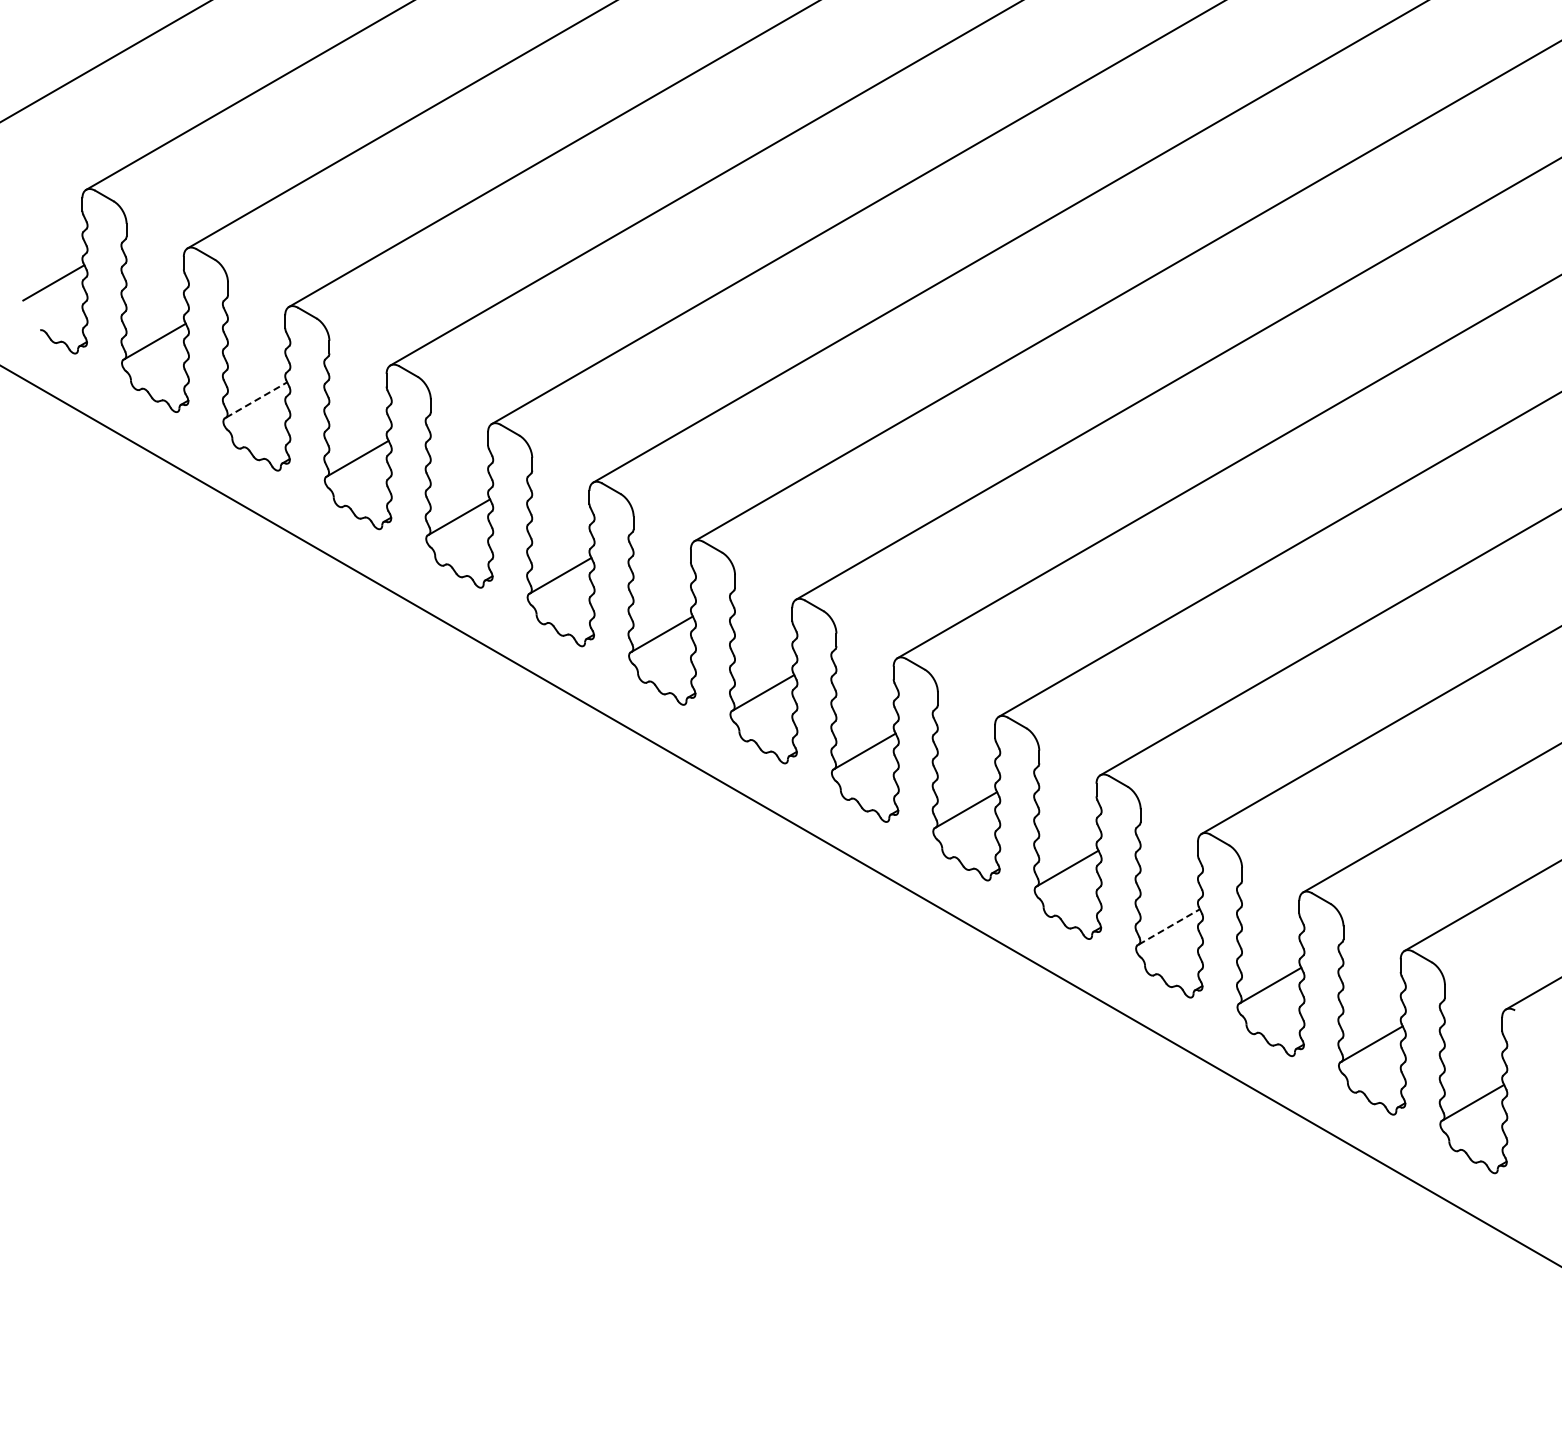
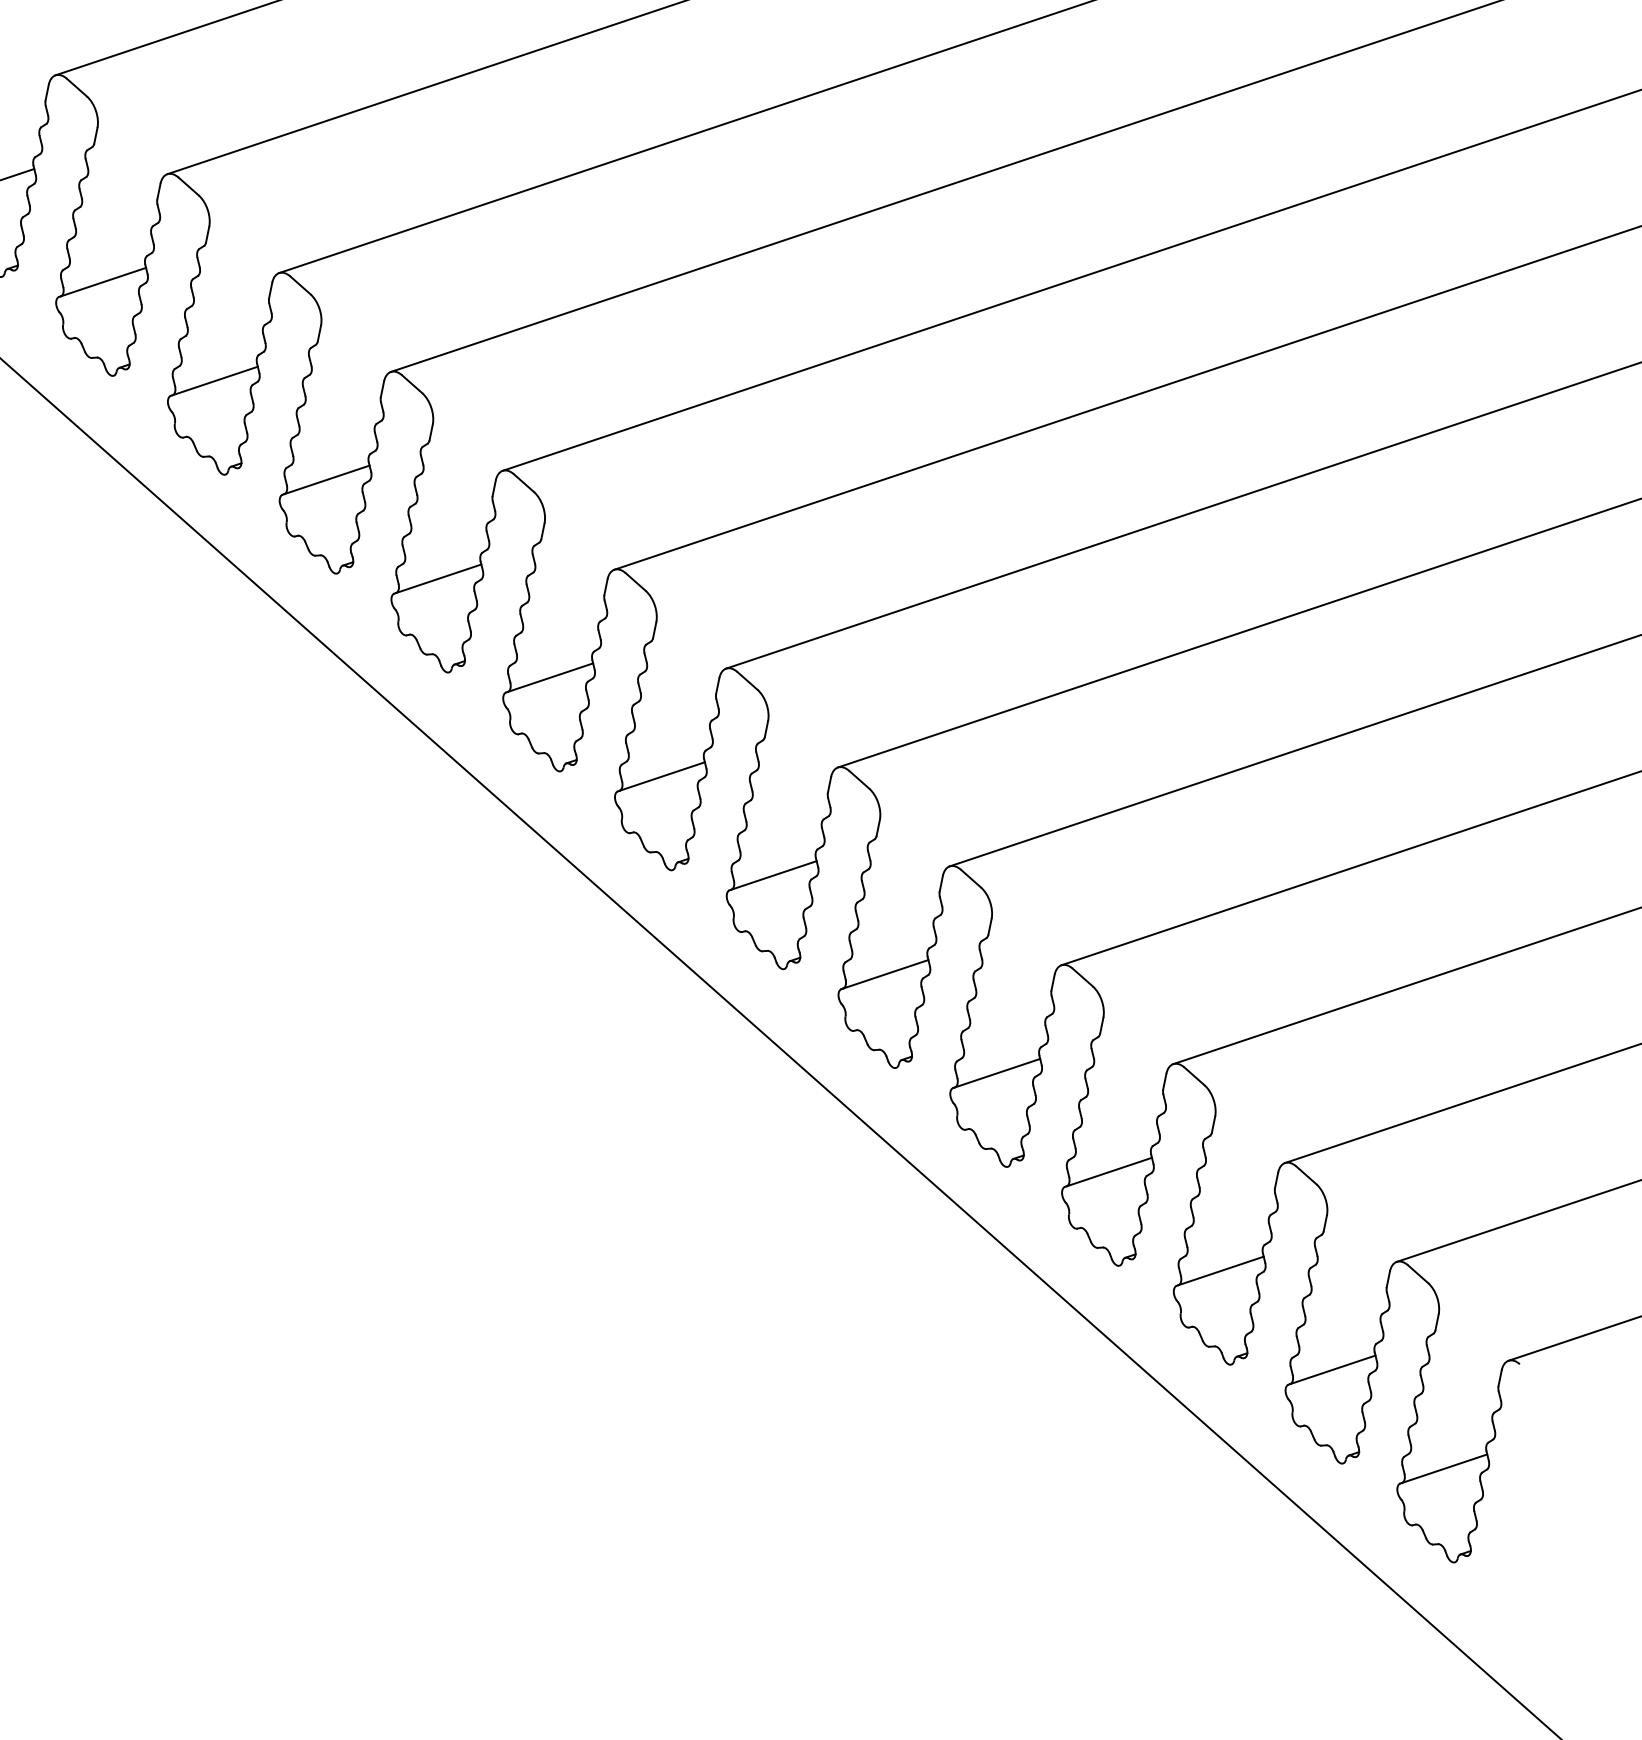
line: (257, 399) -> (104, 281), dashed -> solid
line: (1169, 926) -> (1109, 1171), dashed -> solid

